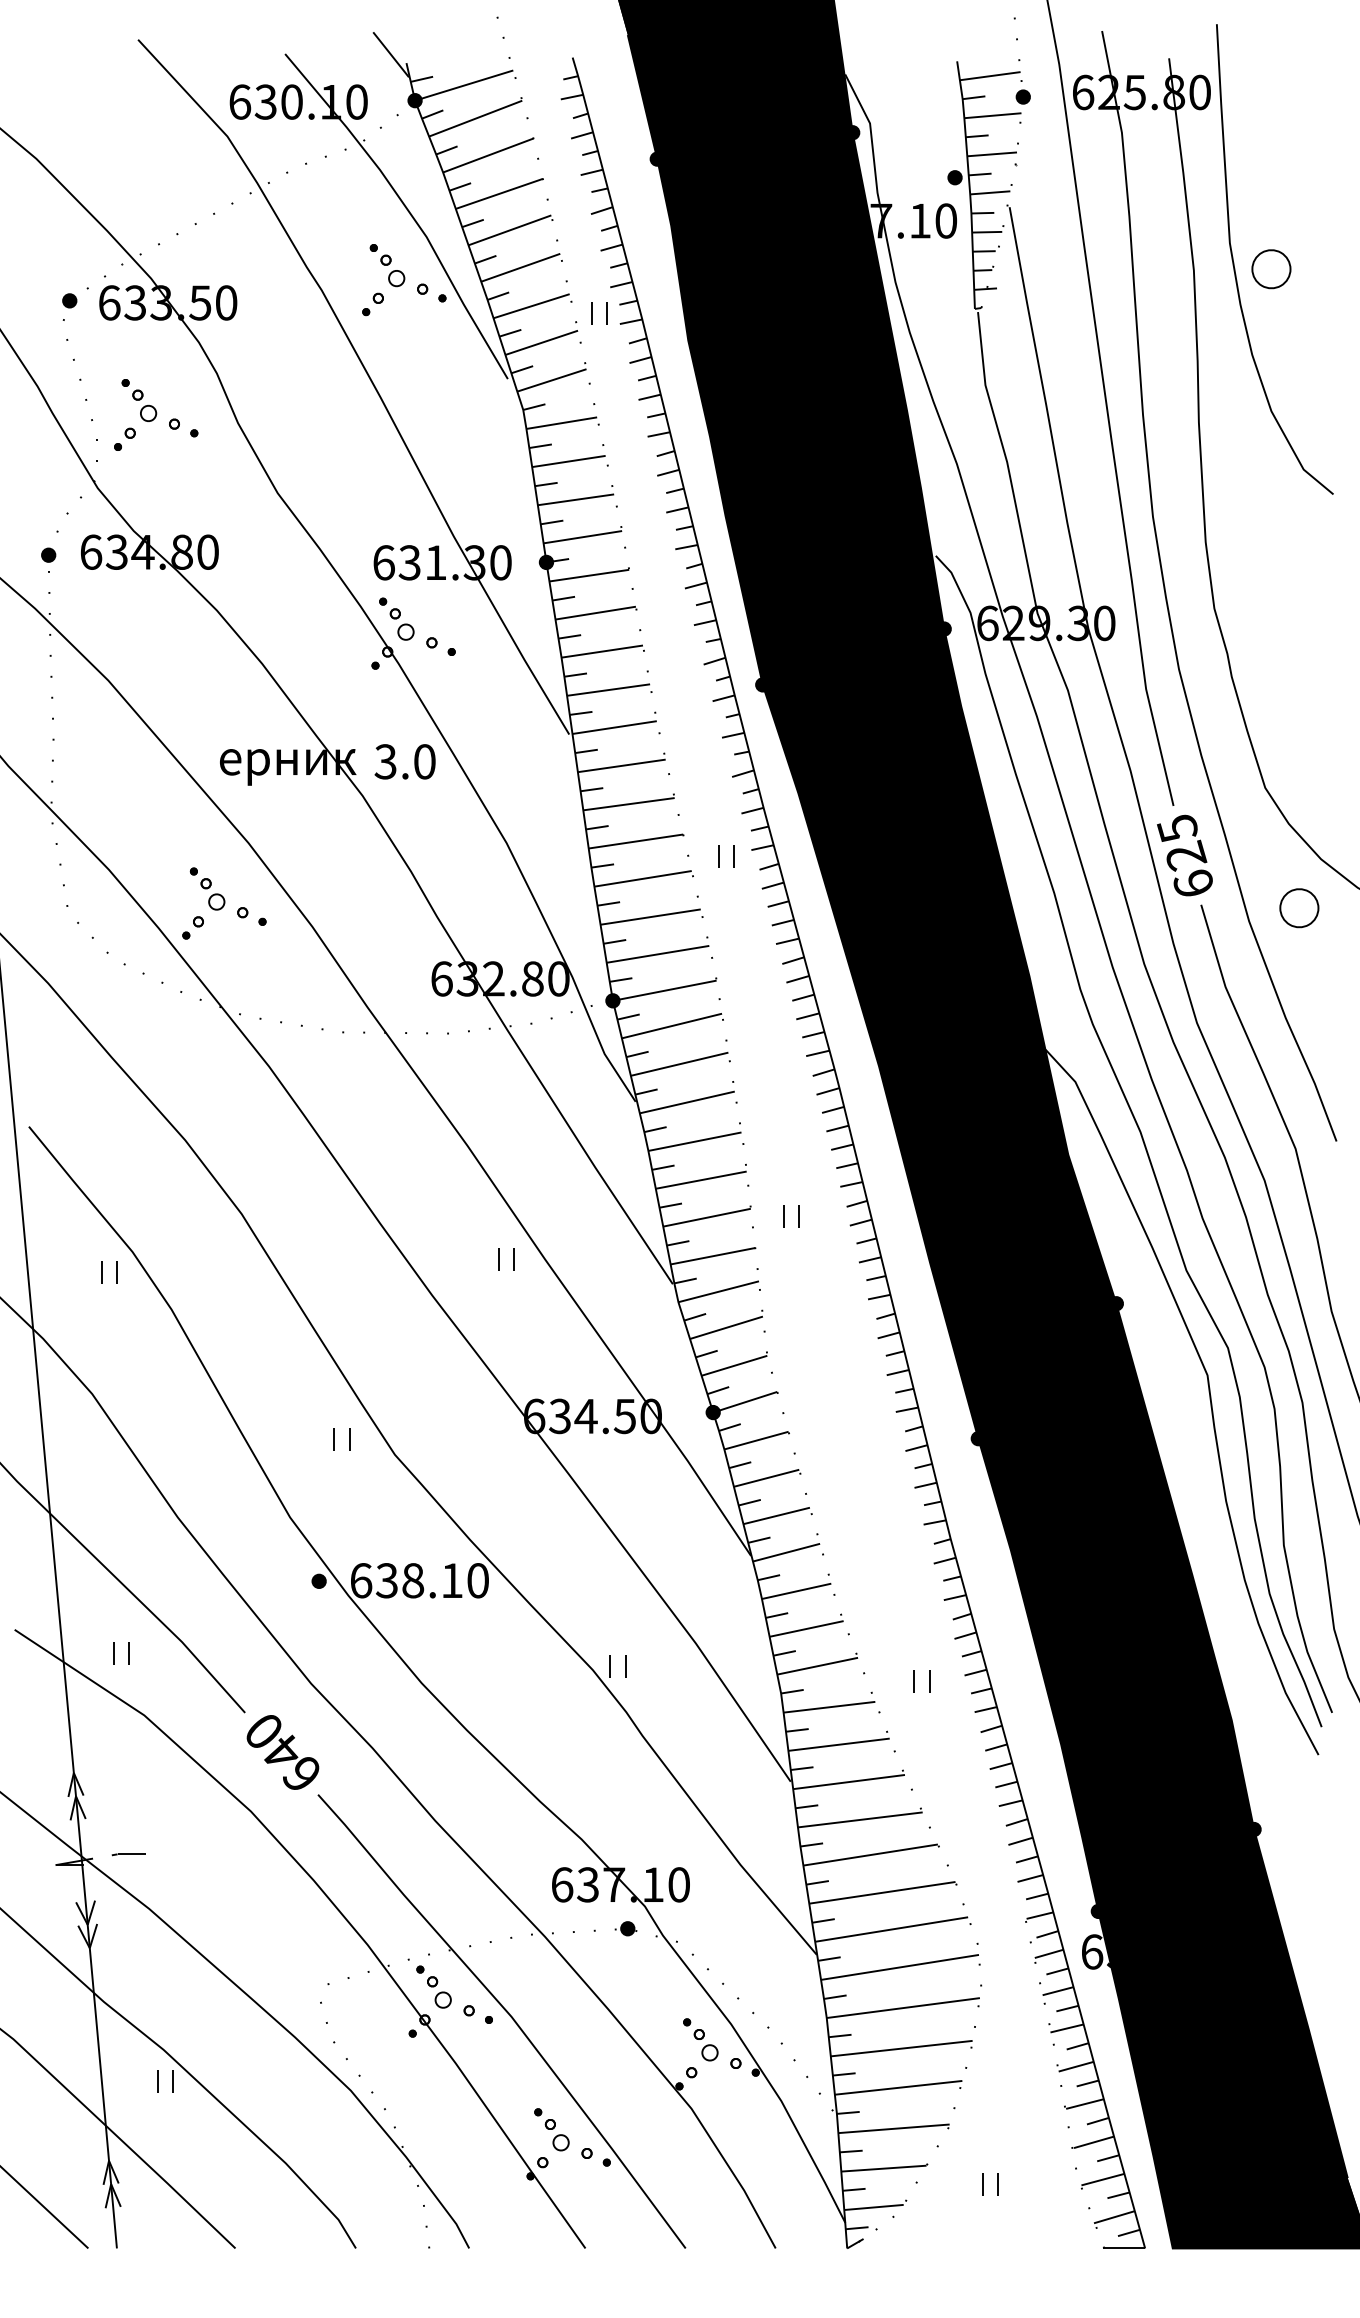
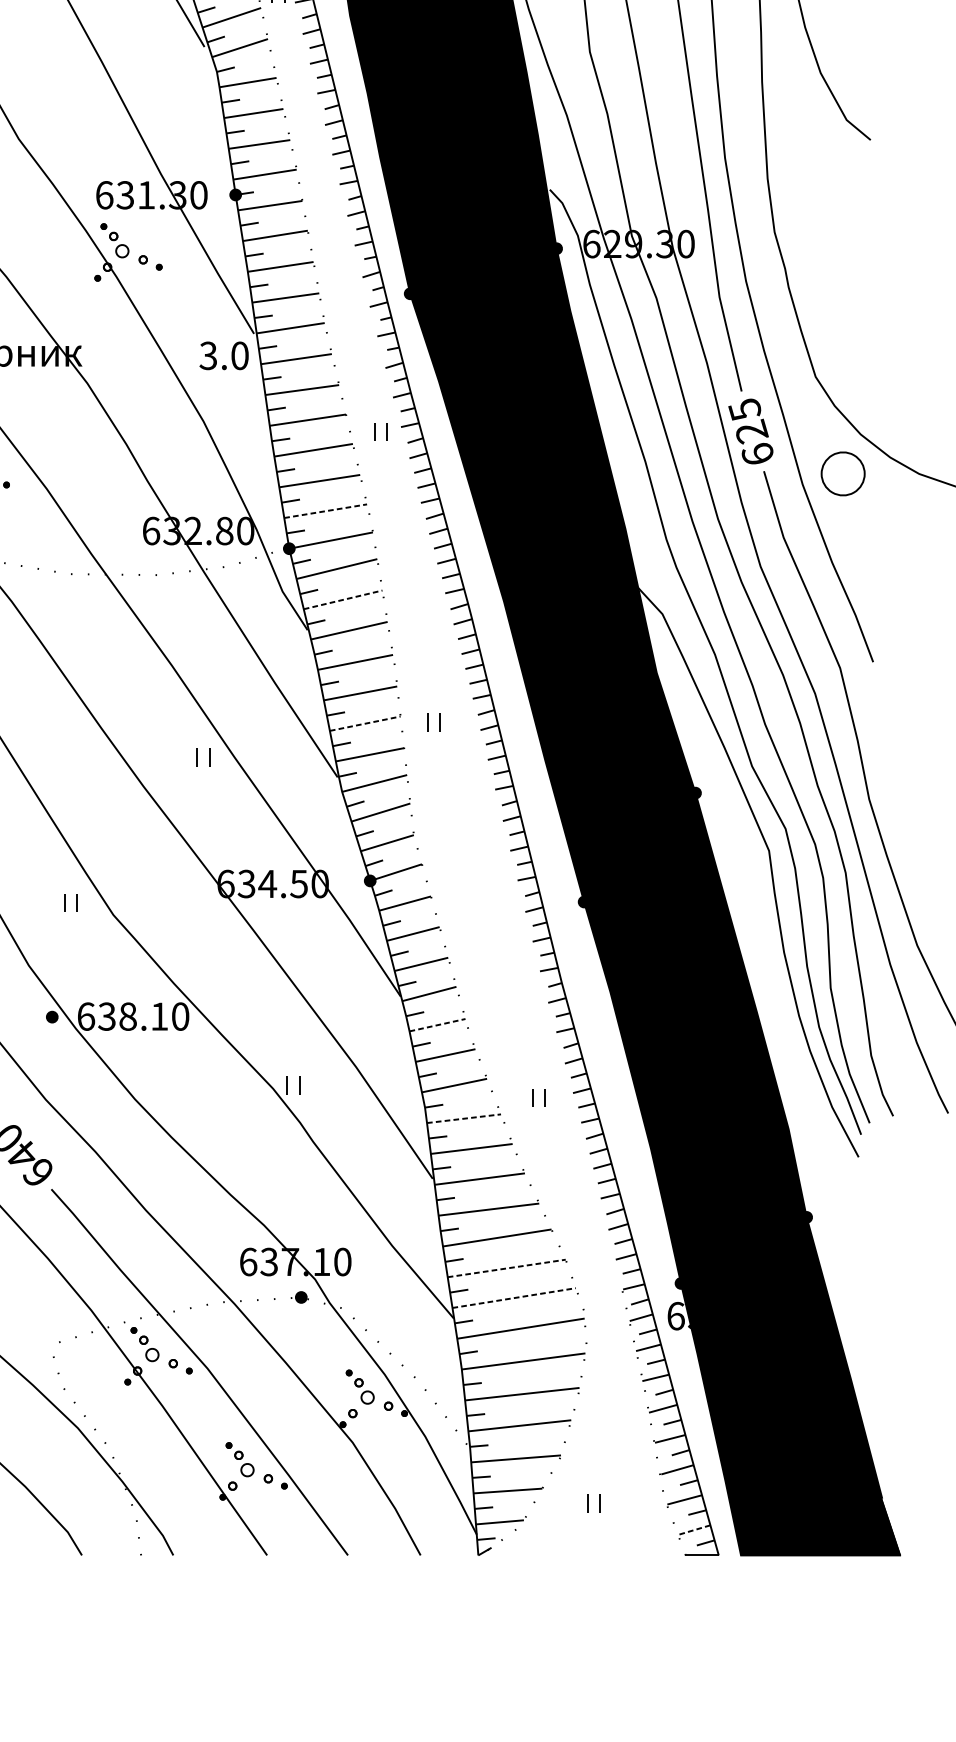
text: (404, 761) -> (223, 355), moved
part: (1299, 908) -> (843, 474), size x1.4
line: (658, 954) -> (326, 511), solid -> dashed
line: (680, 1064) -> (343, 600), solid -> dashed
line: (707, 1217) -> (365, 723), solid -> dashed
line: (796, 1591) -> (437, 1025), solid -> dashed
line: (829, 1707) -> (464, 1118), solid -> dashed
line: (882, 1892) -> (506, 1268), solid -> dashed
line: (892, 1929) -> (514, 1298), solid -> dashed
line: (1113, 2217) -> (693, 1530), solid -> dashed

